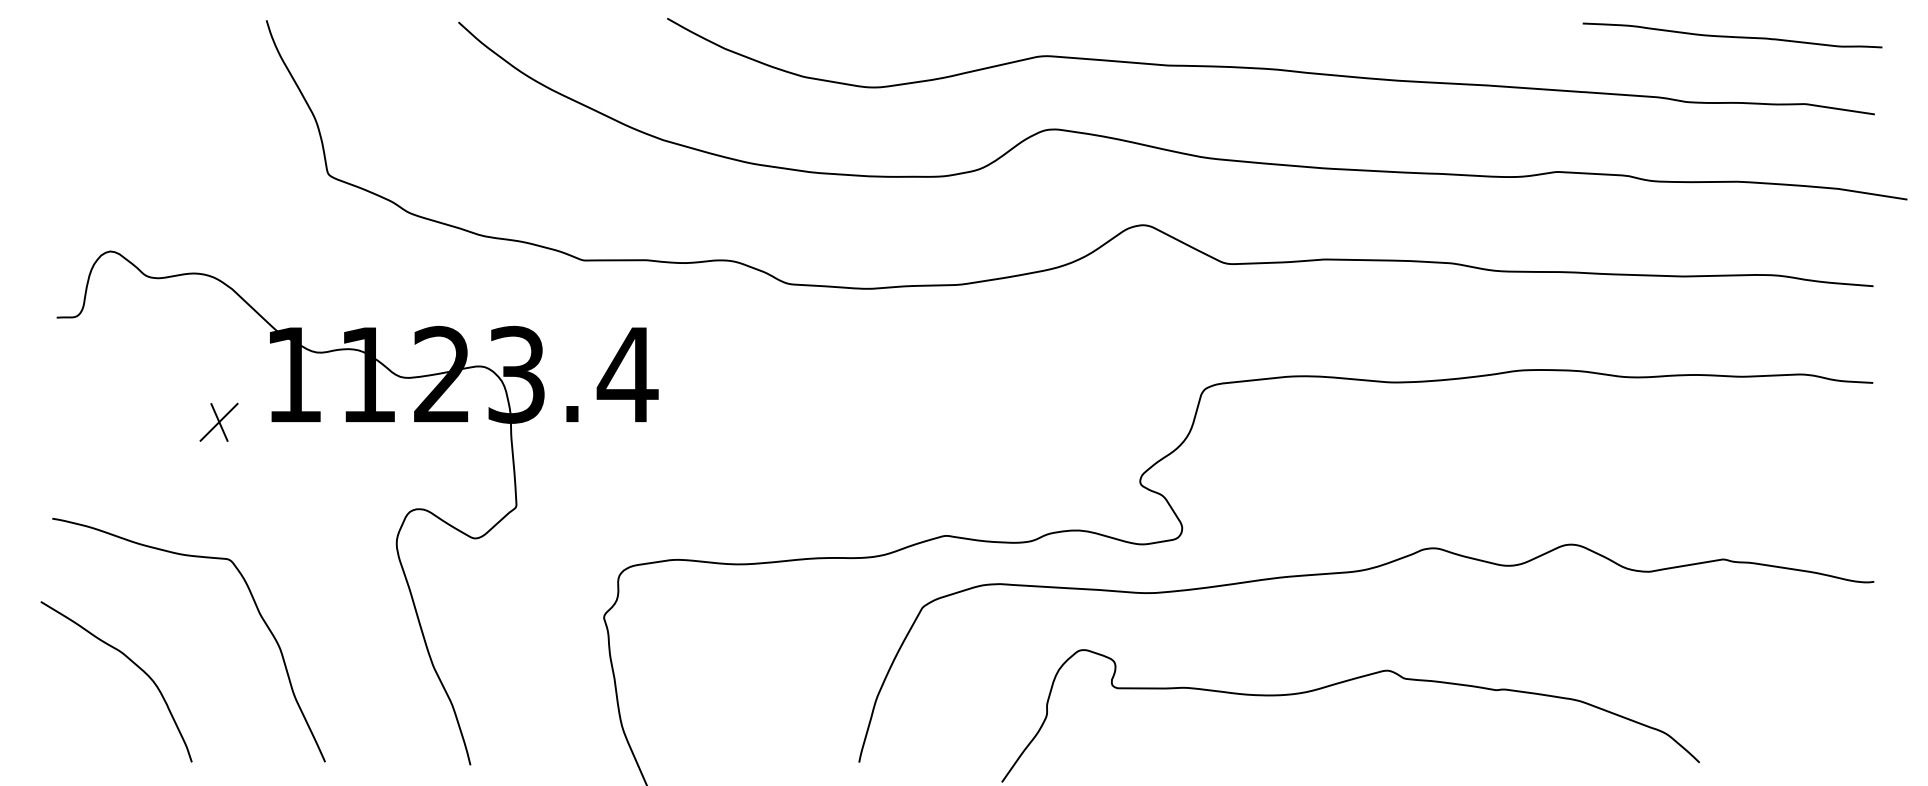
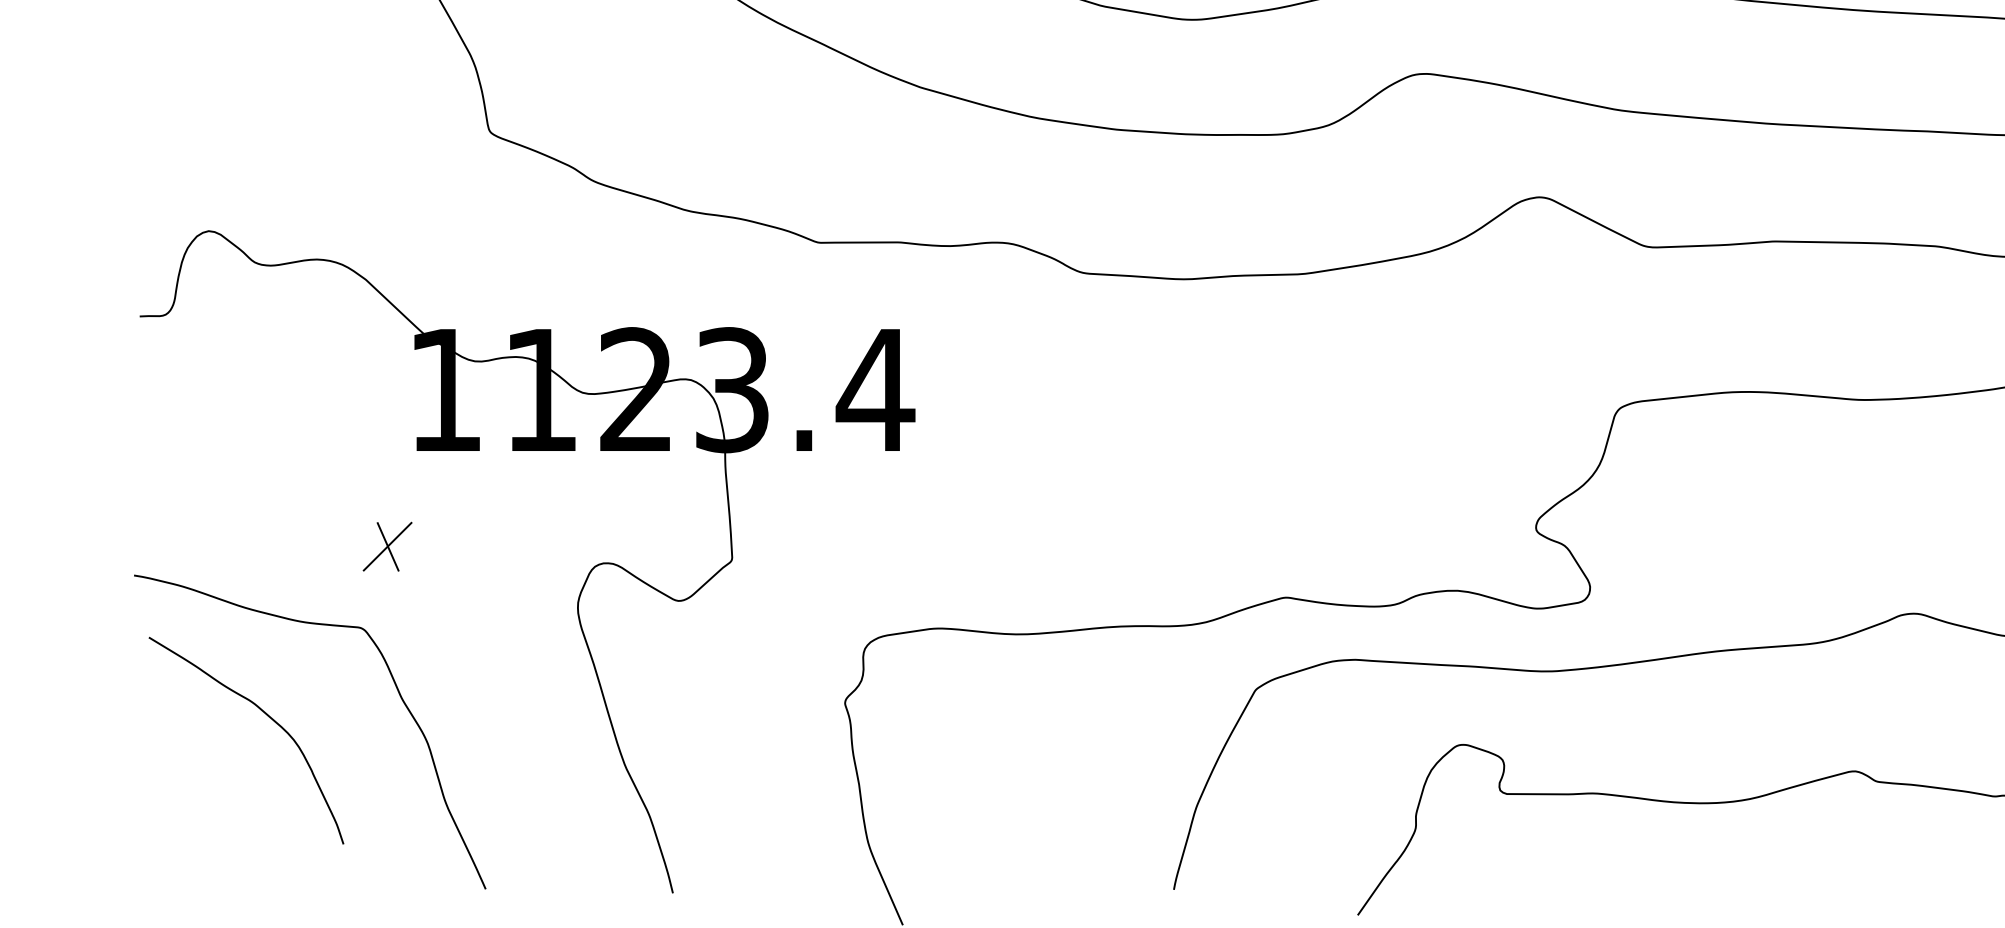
part: (218, 421) -> (386, 545), moved
curve: (130, 661) -> (264, 714), moved

